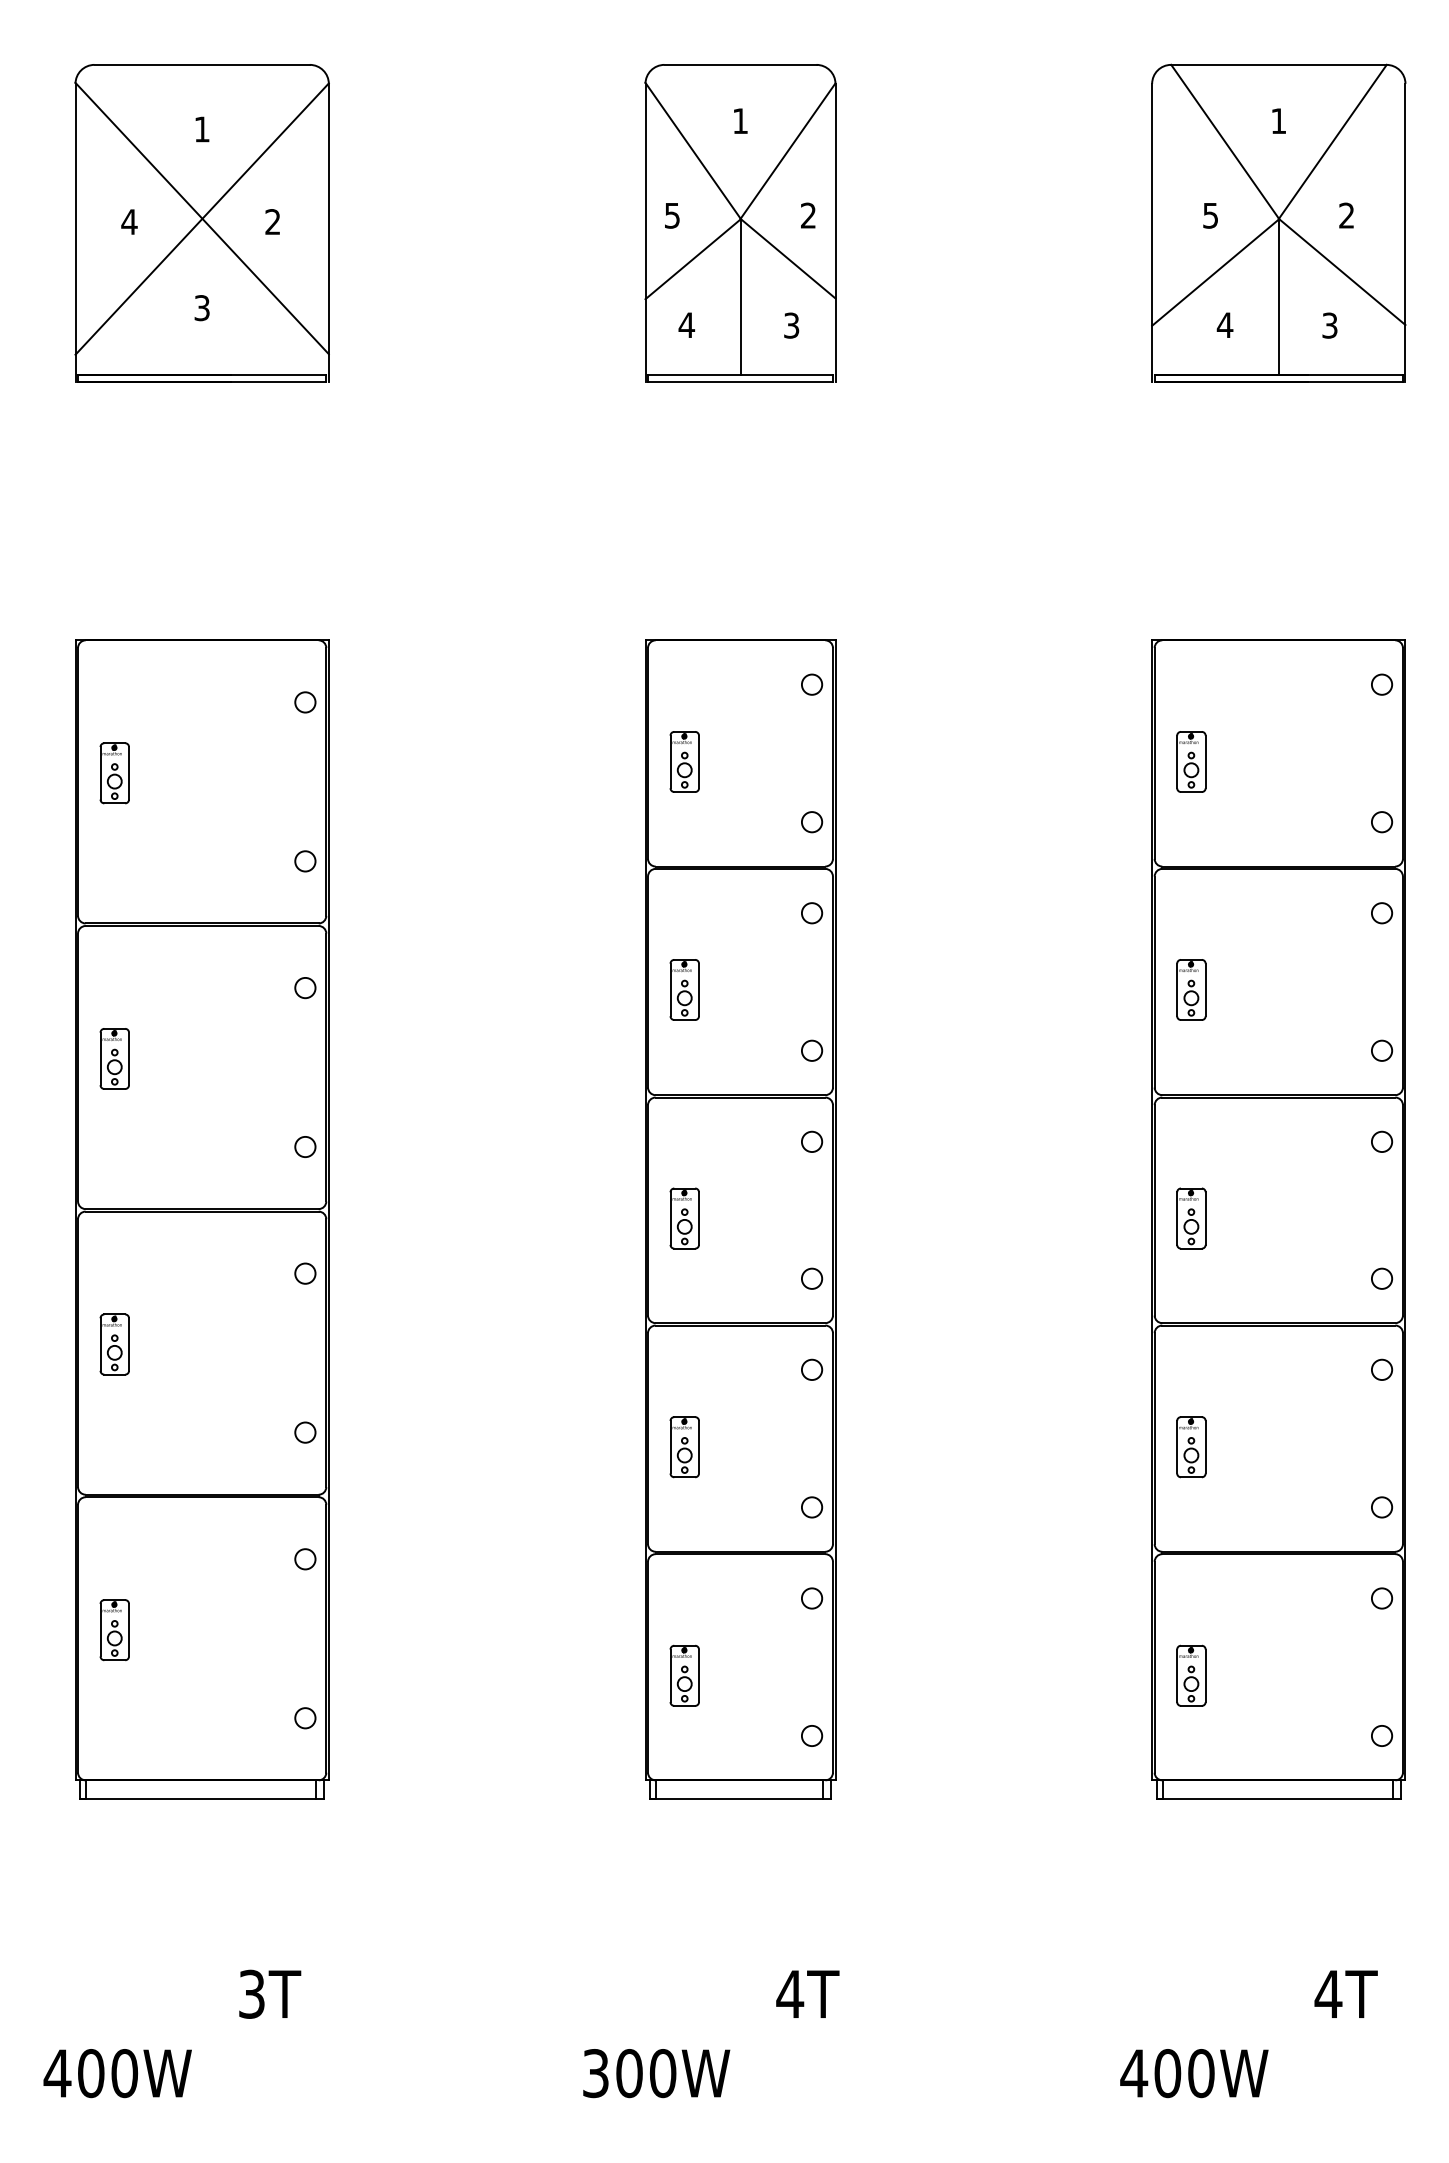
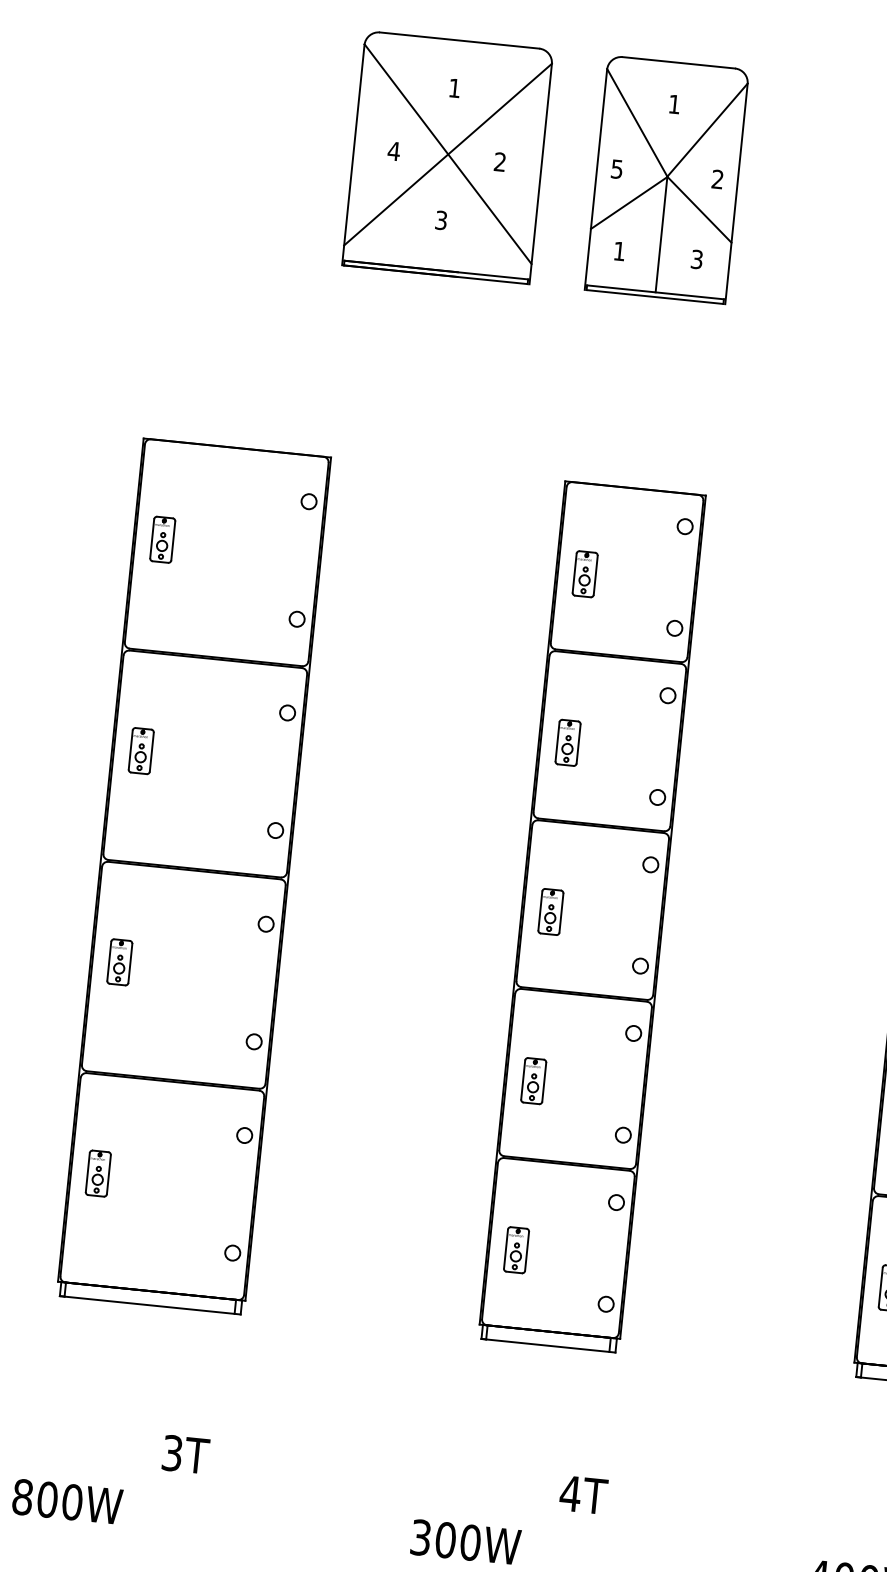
part: (201, 223) -> (447, 157), moved
text: (686, 324) -> (619, 250), 4 -> 1
text: (57, 2073) -> (22, 1497), 400W -> 800W

